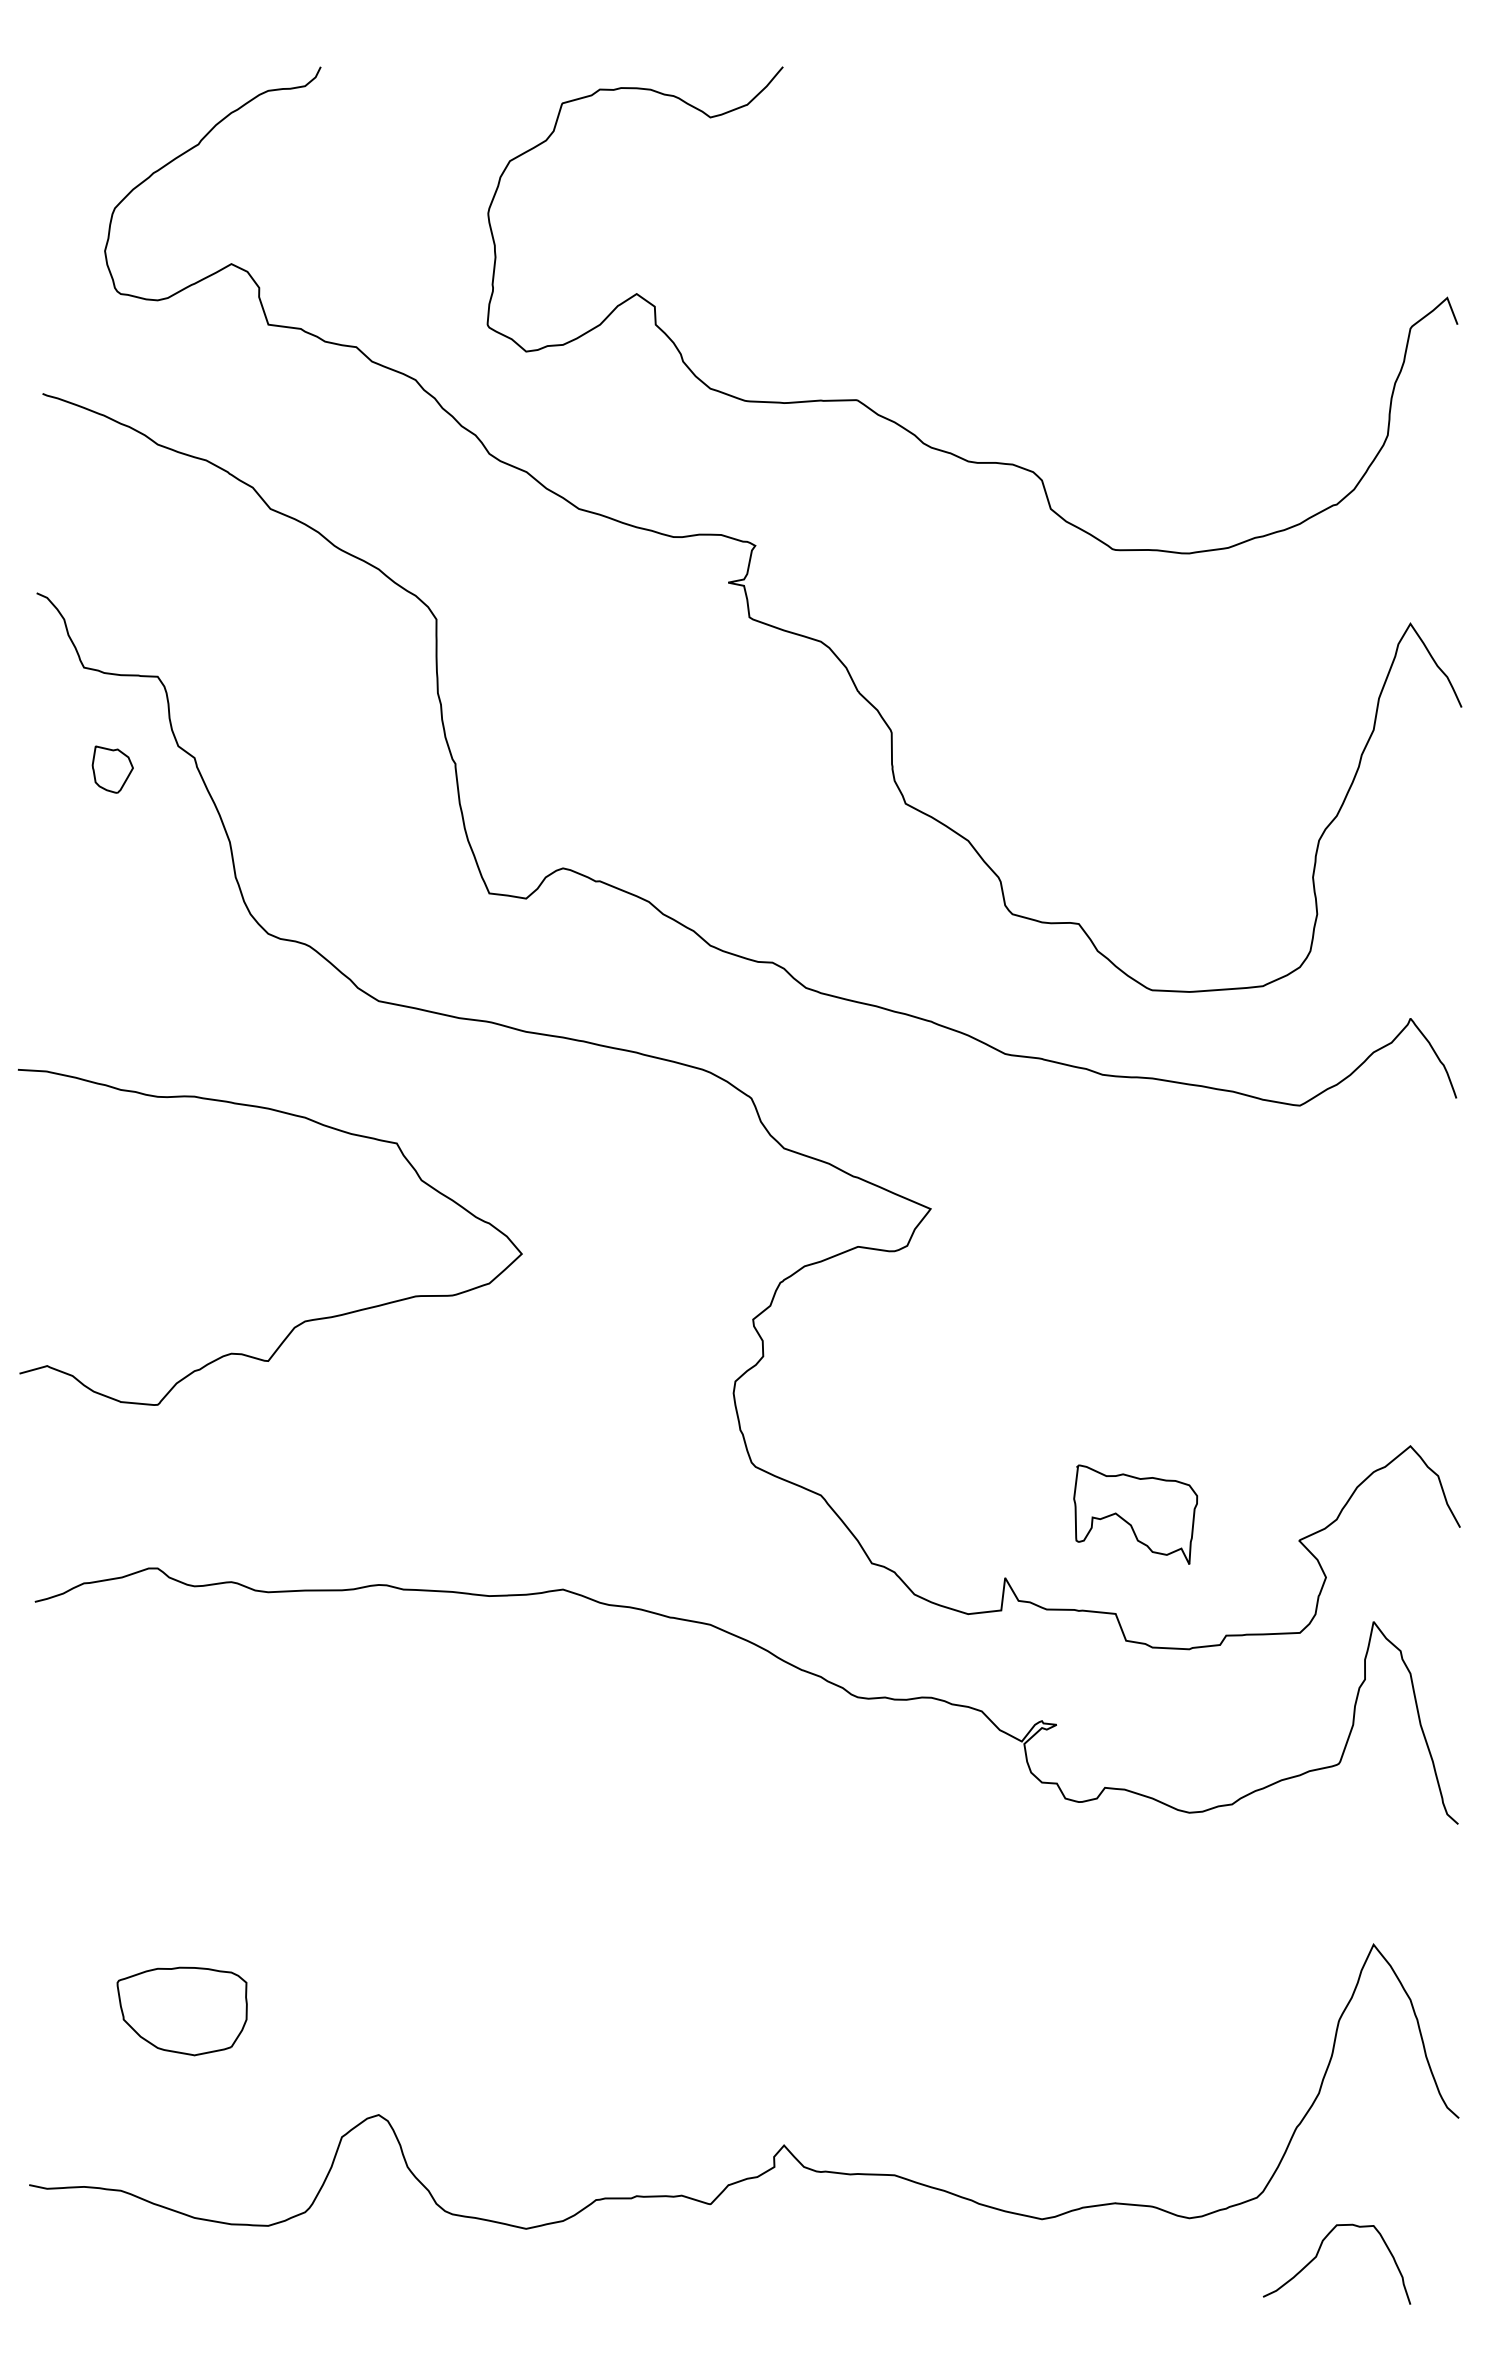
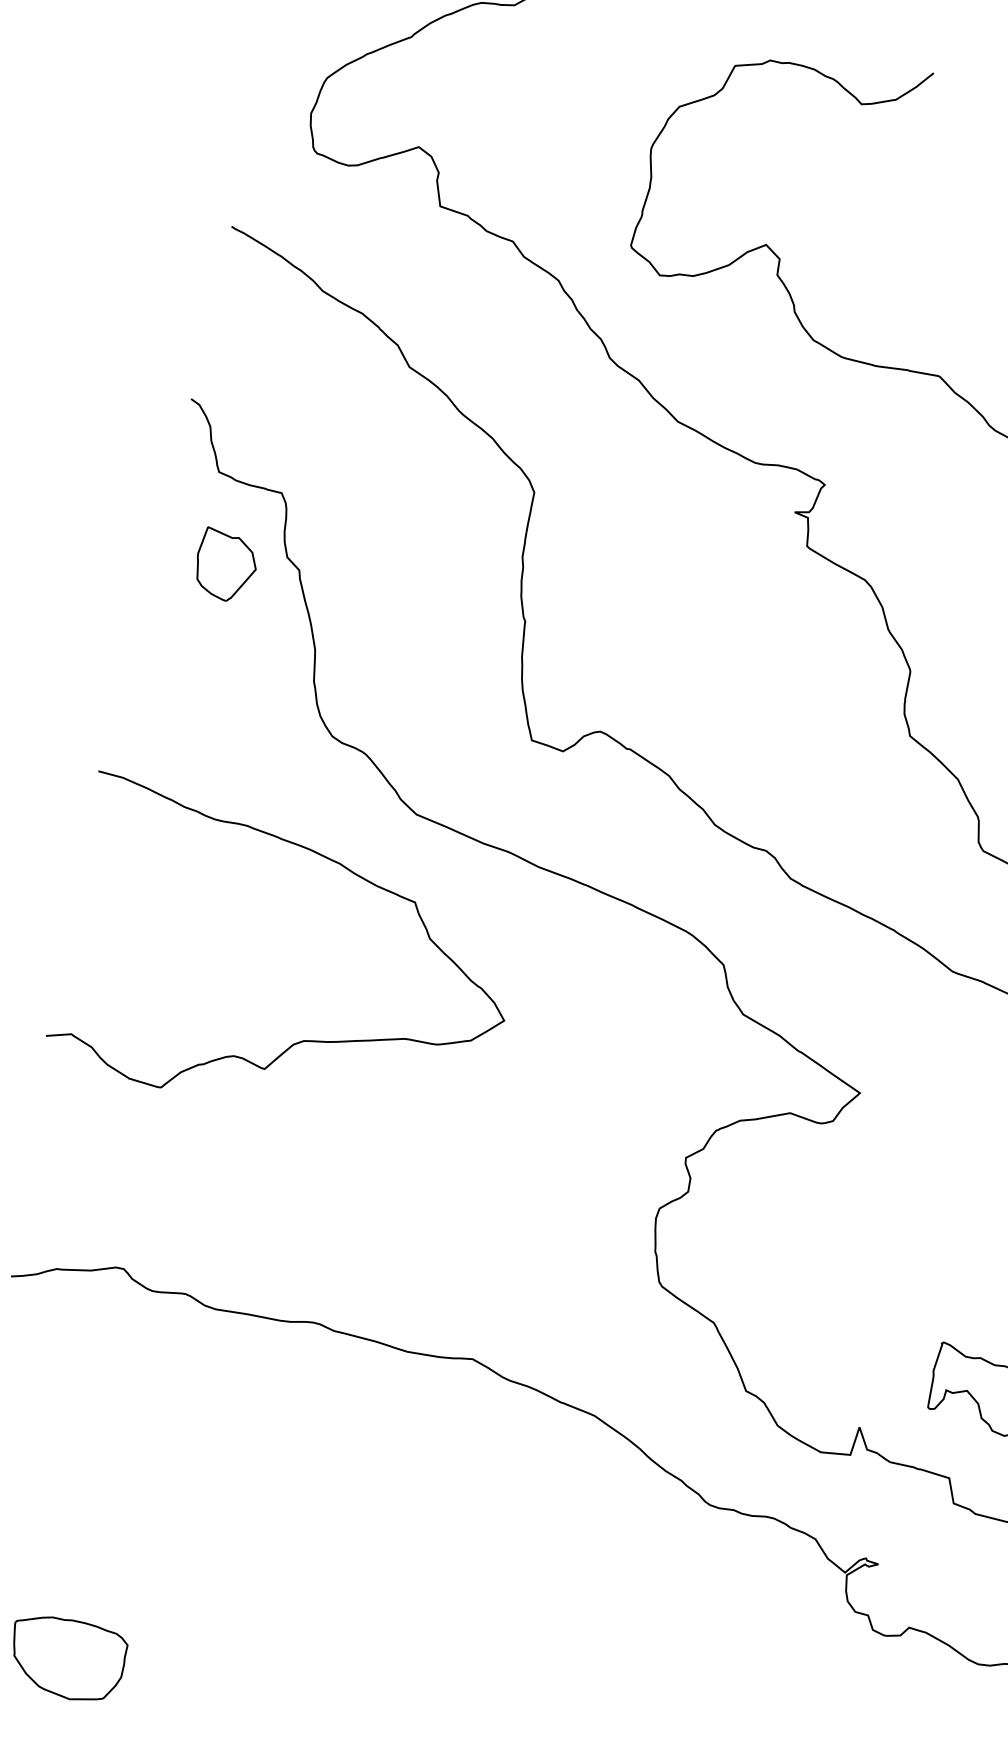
part: (112, 769) -> (225, 565), size x1.67
curve: (304, 1320) -> (303, 1040), moved

